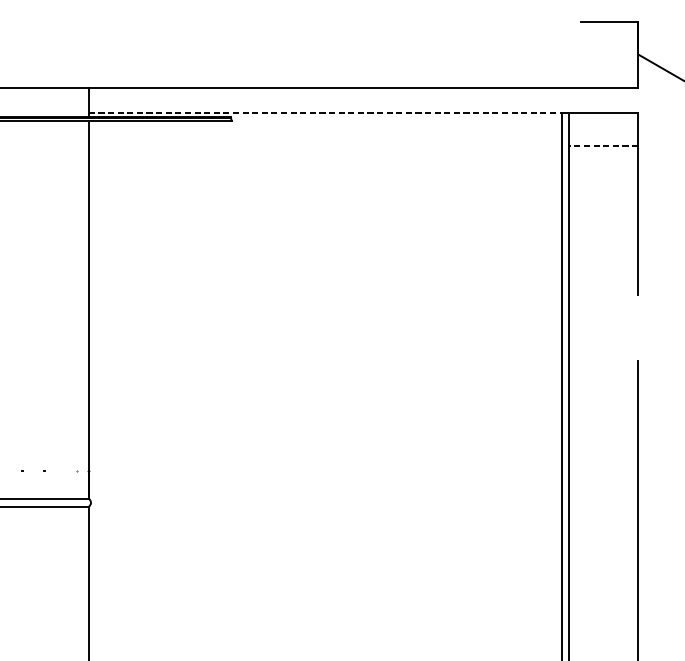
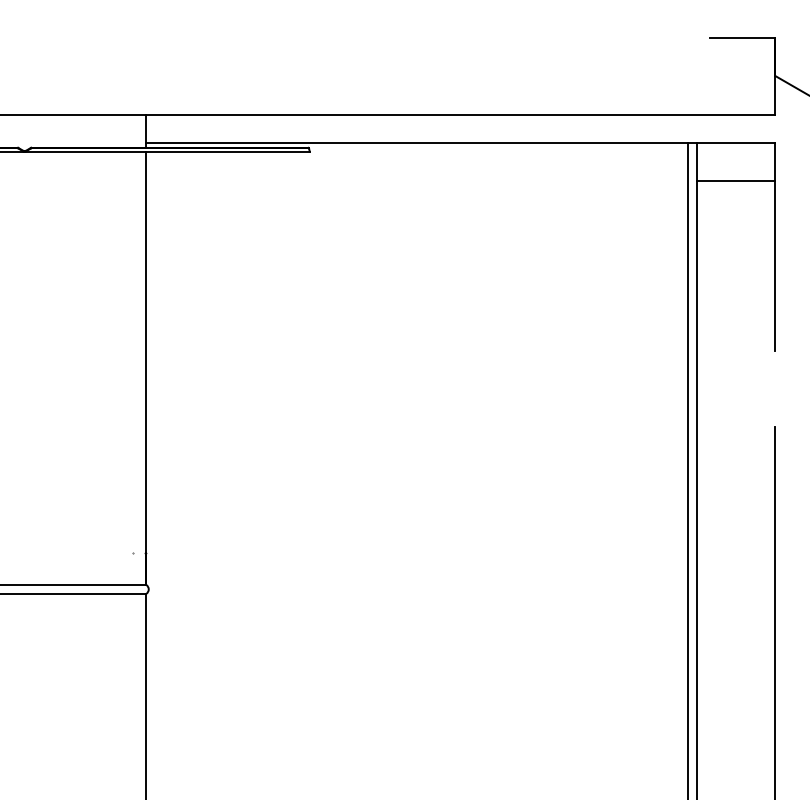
line: (325, 113) -> (417, 143), dashed -> solid
line: (603, 146) -> (735, 181), dashed -> solid

